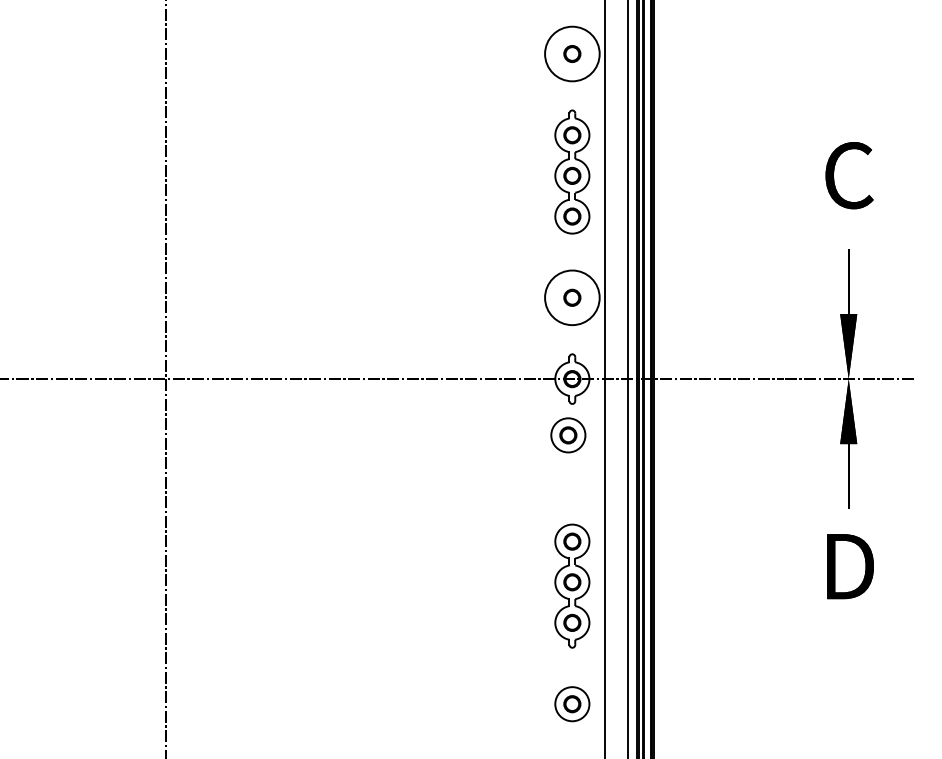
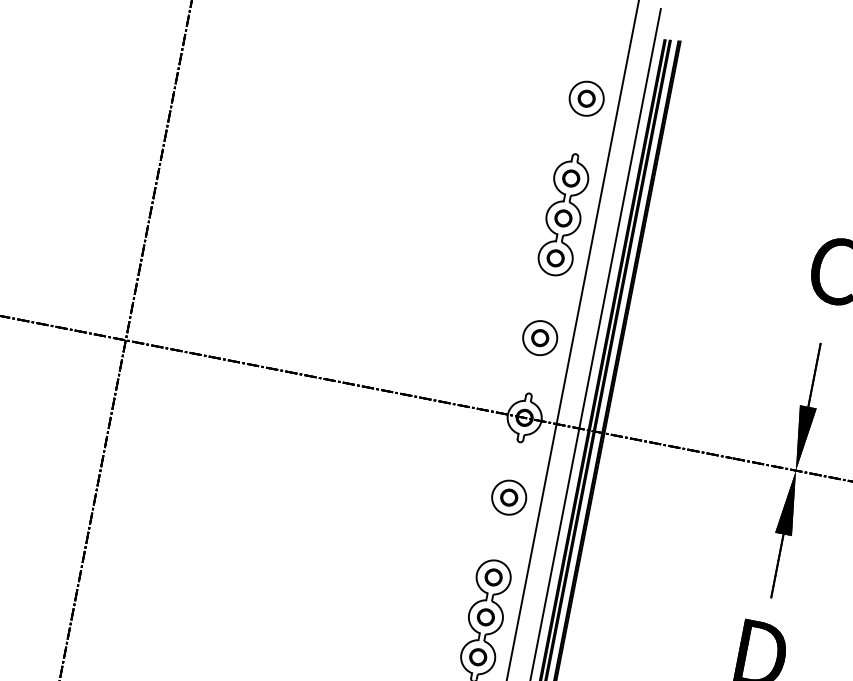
circle: (572, 53) -> (586, 98), size x0.62
circle: (572, 297) -> (540, 337), size x0.62
part: (568, 435) -> (509, 497), moved

